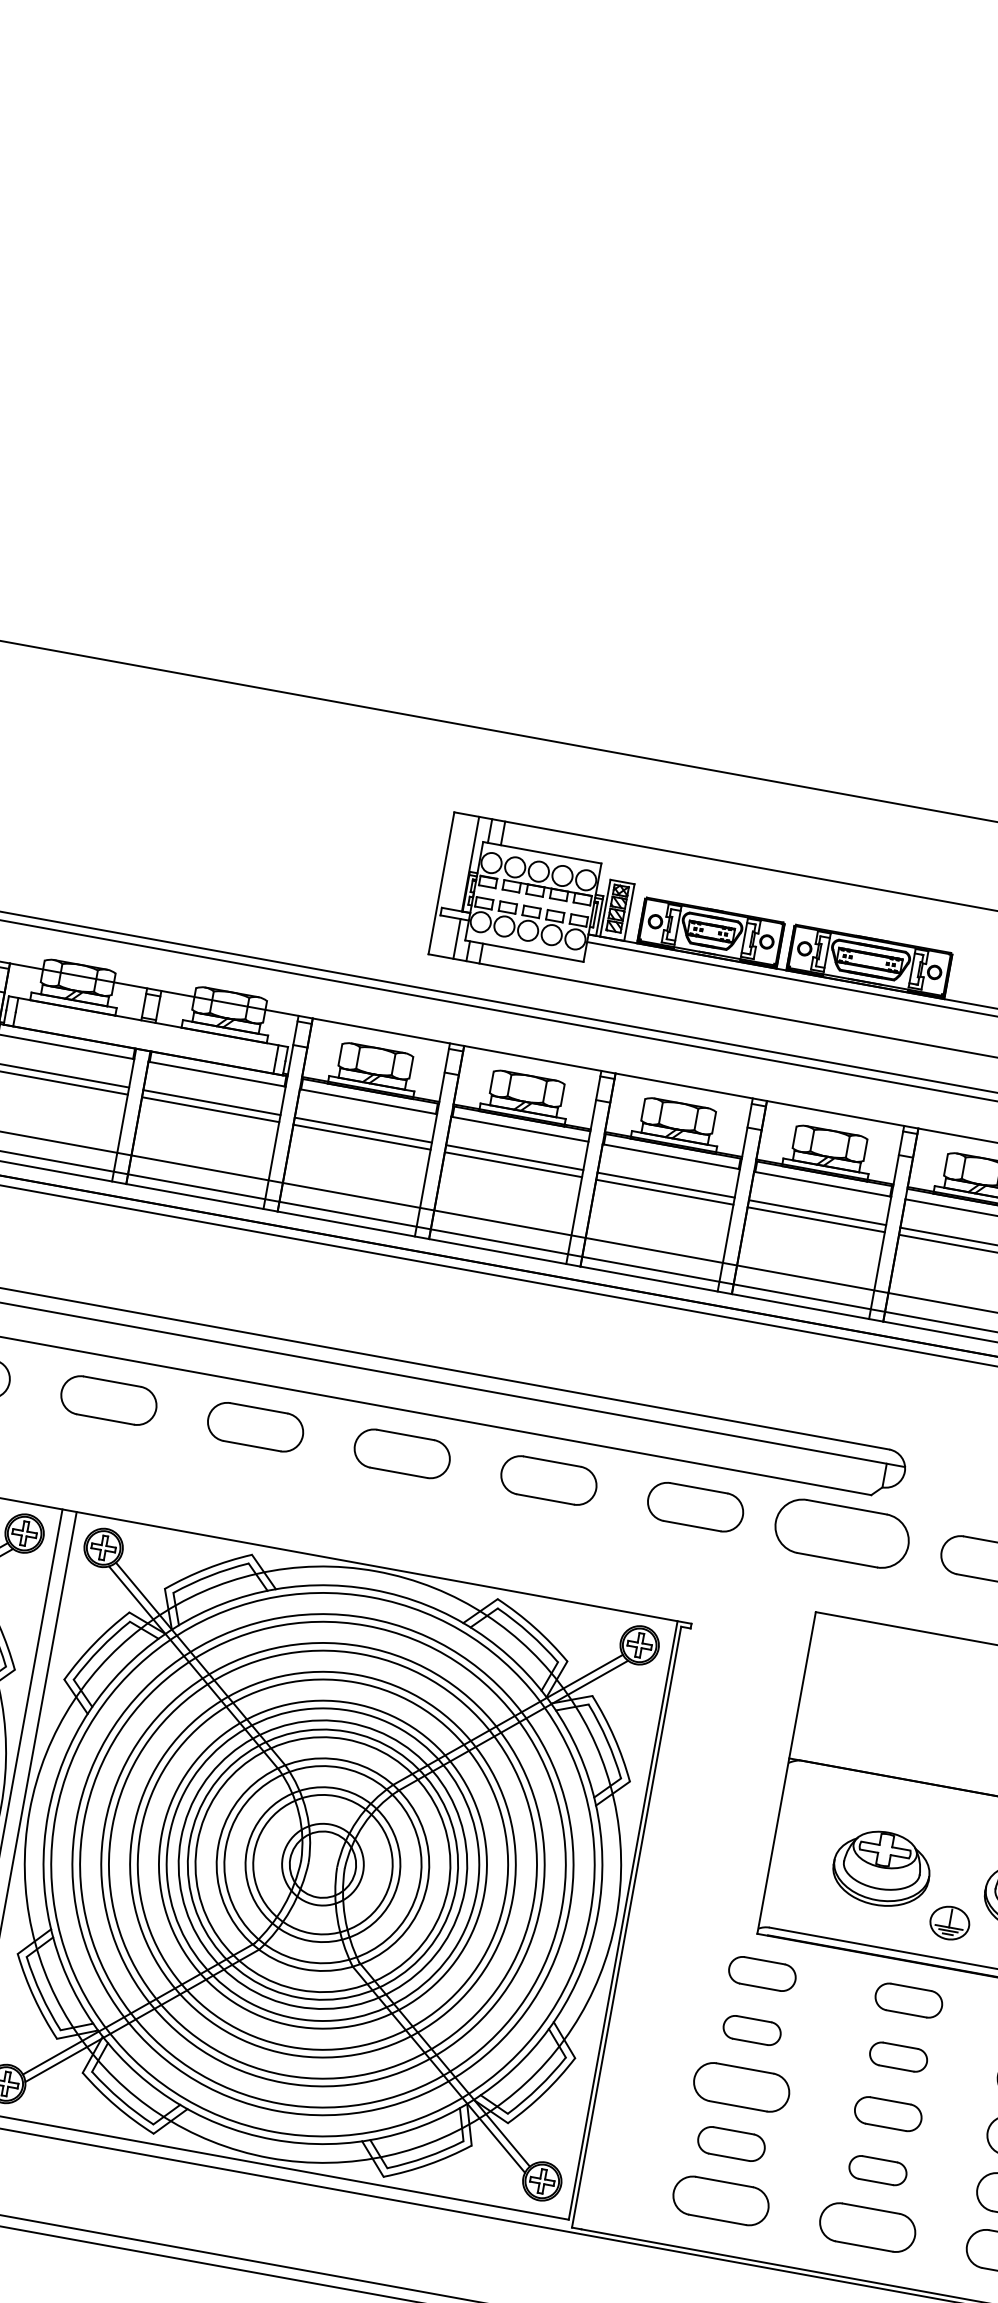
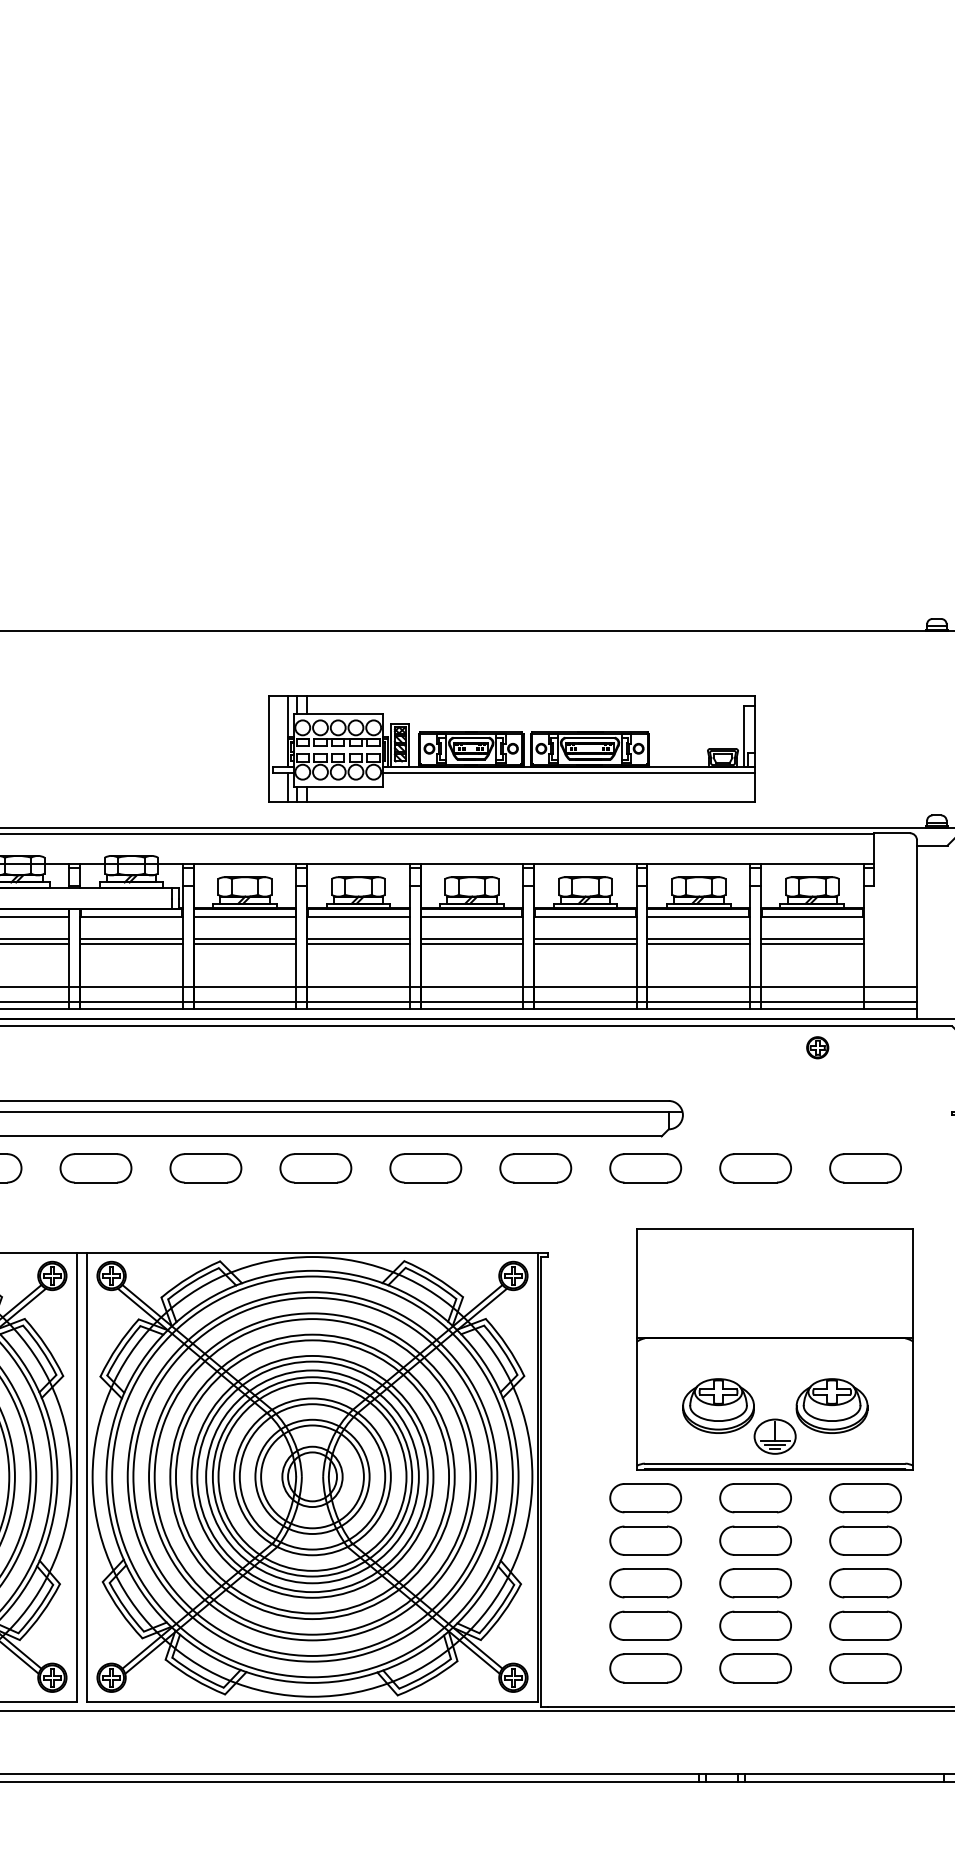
part: (841, 1534) -> (645, 1168), size x0.71
part: (949, 1922) -> (774, 1436), size x1.43
part: (761, 1974) -> (645, 1498), size x1.43
part: (908, 2000) -> (755, 1498), size x1.43
part: (751, 2030) -> (645, 1540), size x1.67
part: (898, 2056) -> (755, 1540), size x1.67
part: (888, 2114) -> (755, 1583), size x1.43
part: (731, 2143) -> (645, 1625), size x1.43
part: (877, 2170) -> (755, 1625), size x1.67

